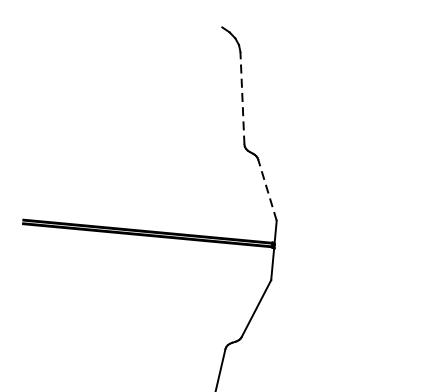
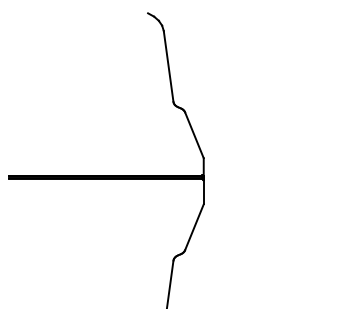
line: (242, 98) -> (168, 66), dashed -> solid
line: (267, 190) -> (194, 135), dashed -> solid

